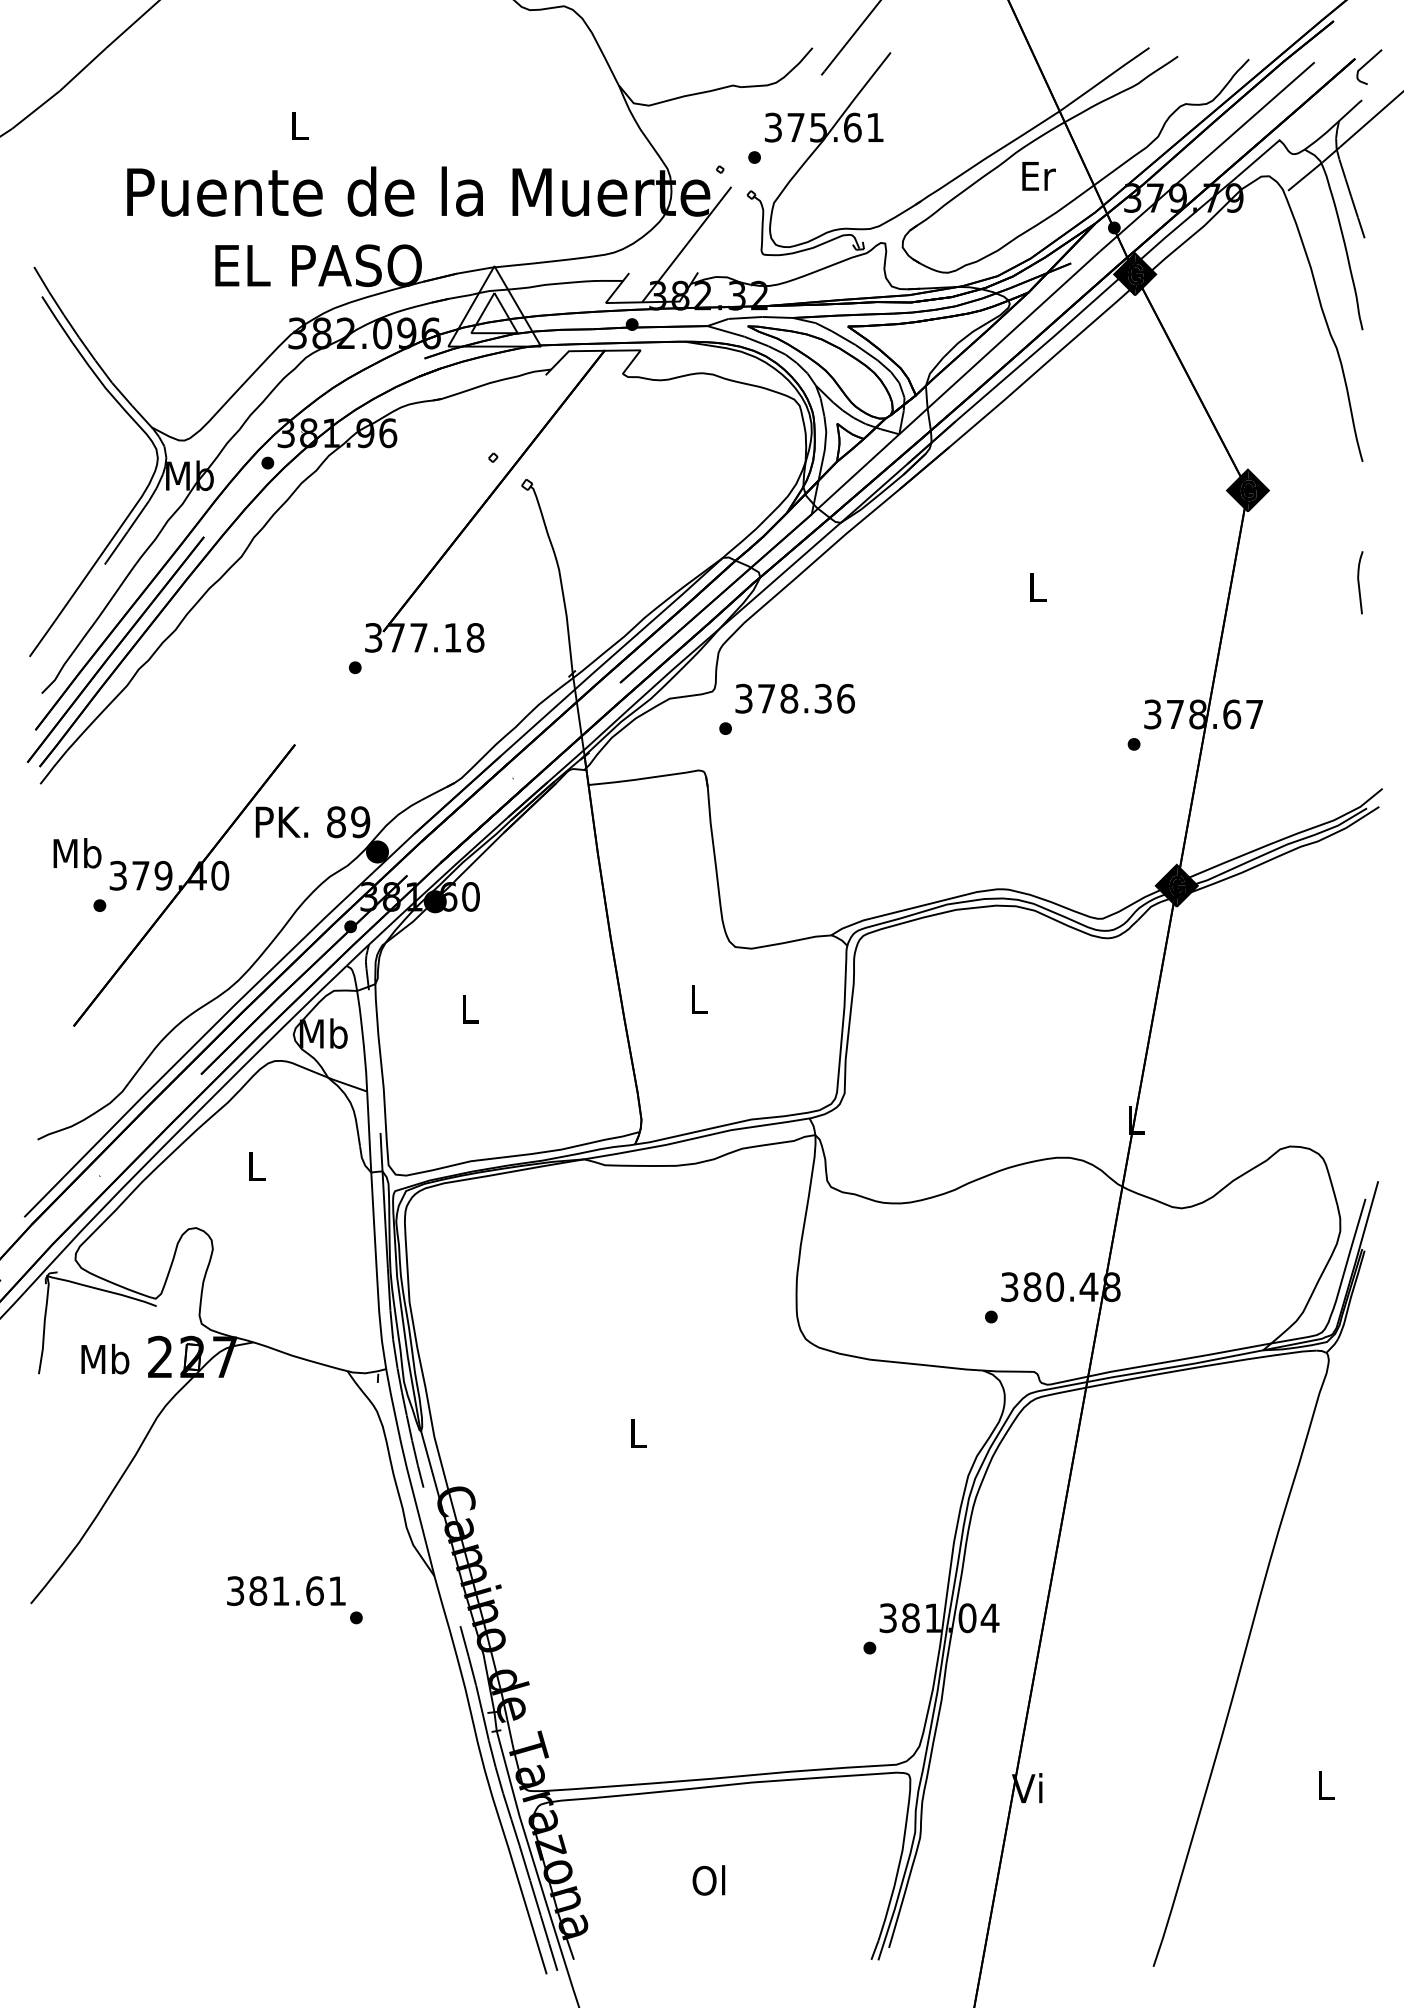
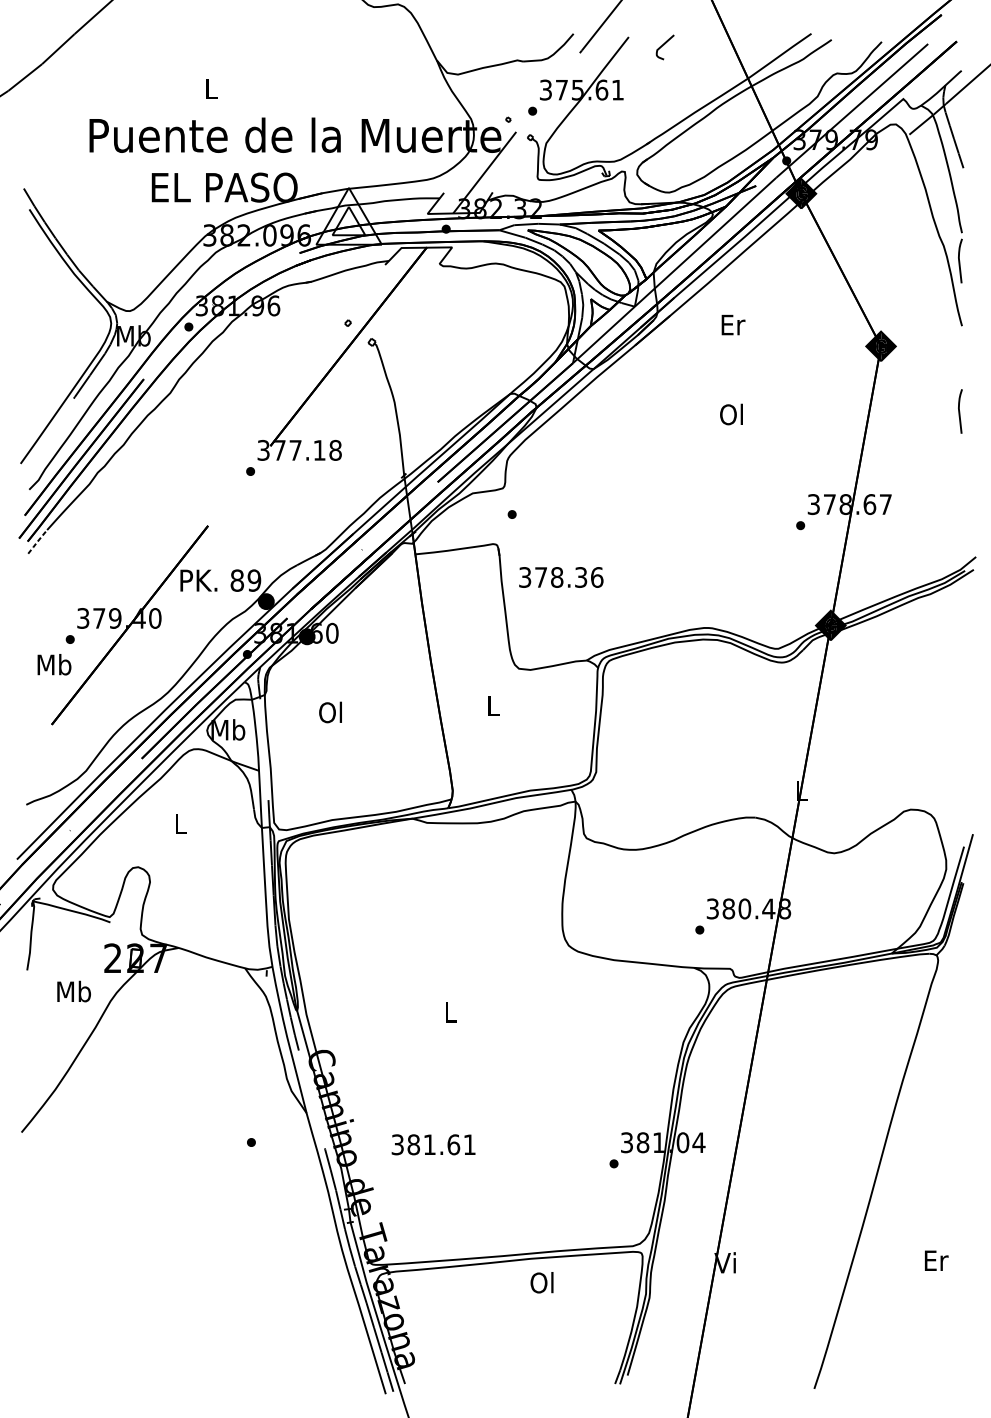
curve: (1368, 63) -> (664, 44), moved
text: (1038, 176) -> (733, 325), moved
curve: (1359, 369) -> (959, 260), added
text: (1036, 586) -> (731, 414), L -> Ol
text: (794, 698) -> (560, 577), moved
line: (53, 767) -> (37, 541), solid -> dashed
text: (77, 853) -> (54, 664), moved
text: (468, 1008) -> (330, 712), L -> Ol
text: (105, 1358) -> (74, 991), moved
text: (286, 1590) -> (433, 1144), moved
text: (1326, 1785) -> (936, 1260), L -> Er
text: (708, 1880) -> (541, 1282), moved

